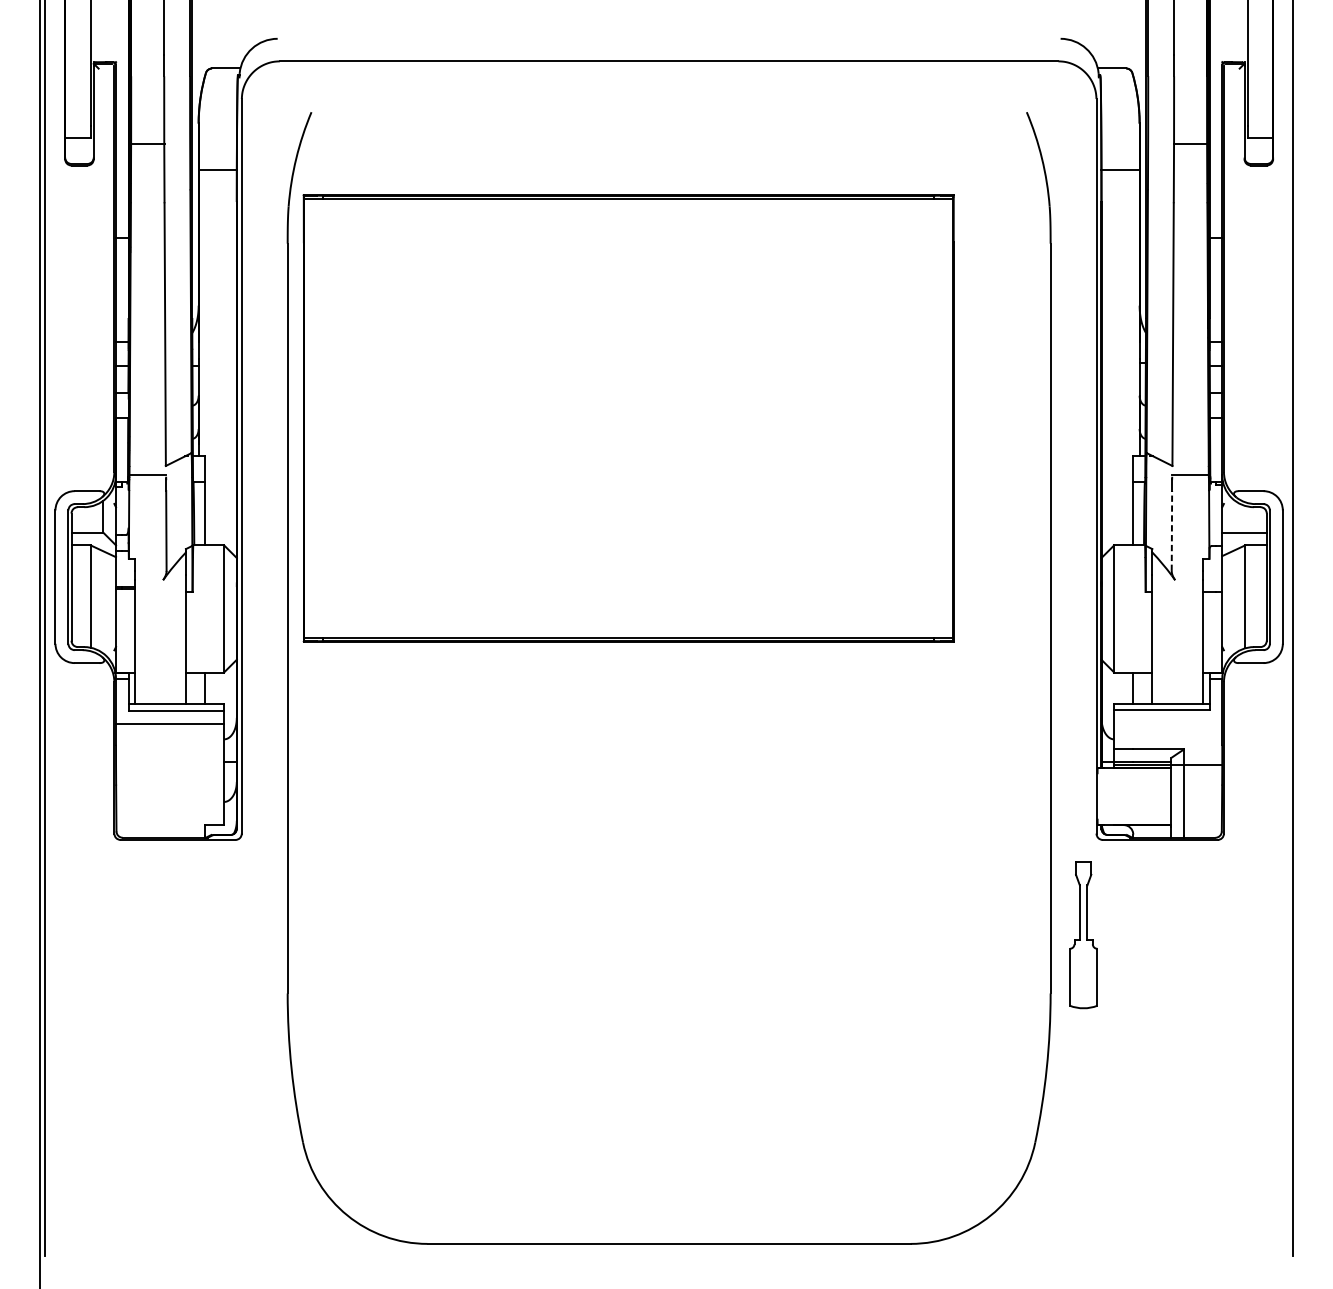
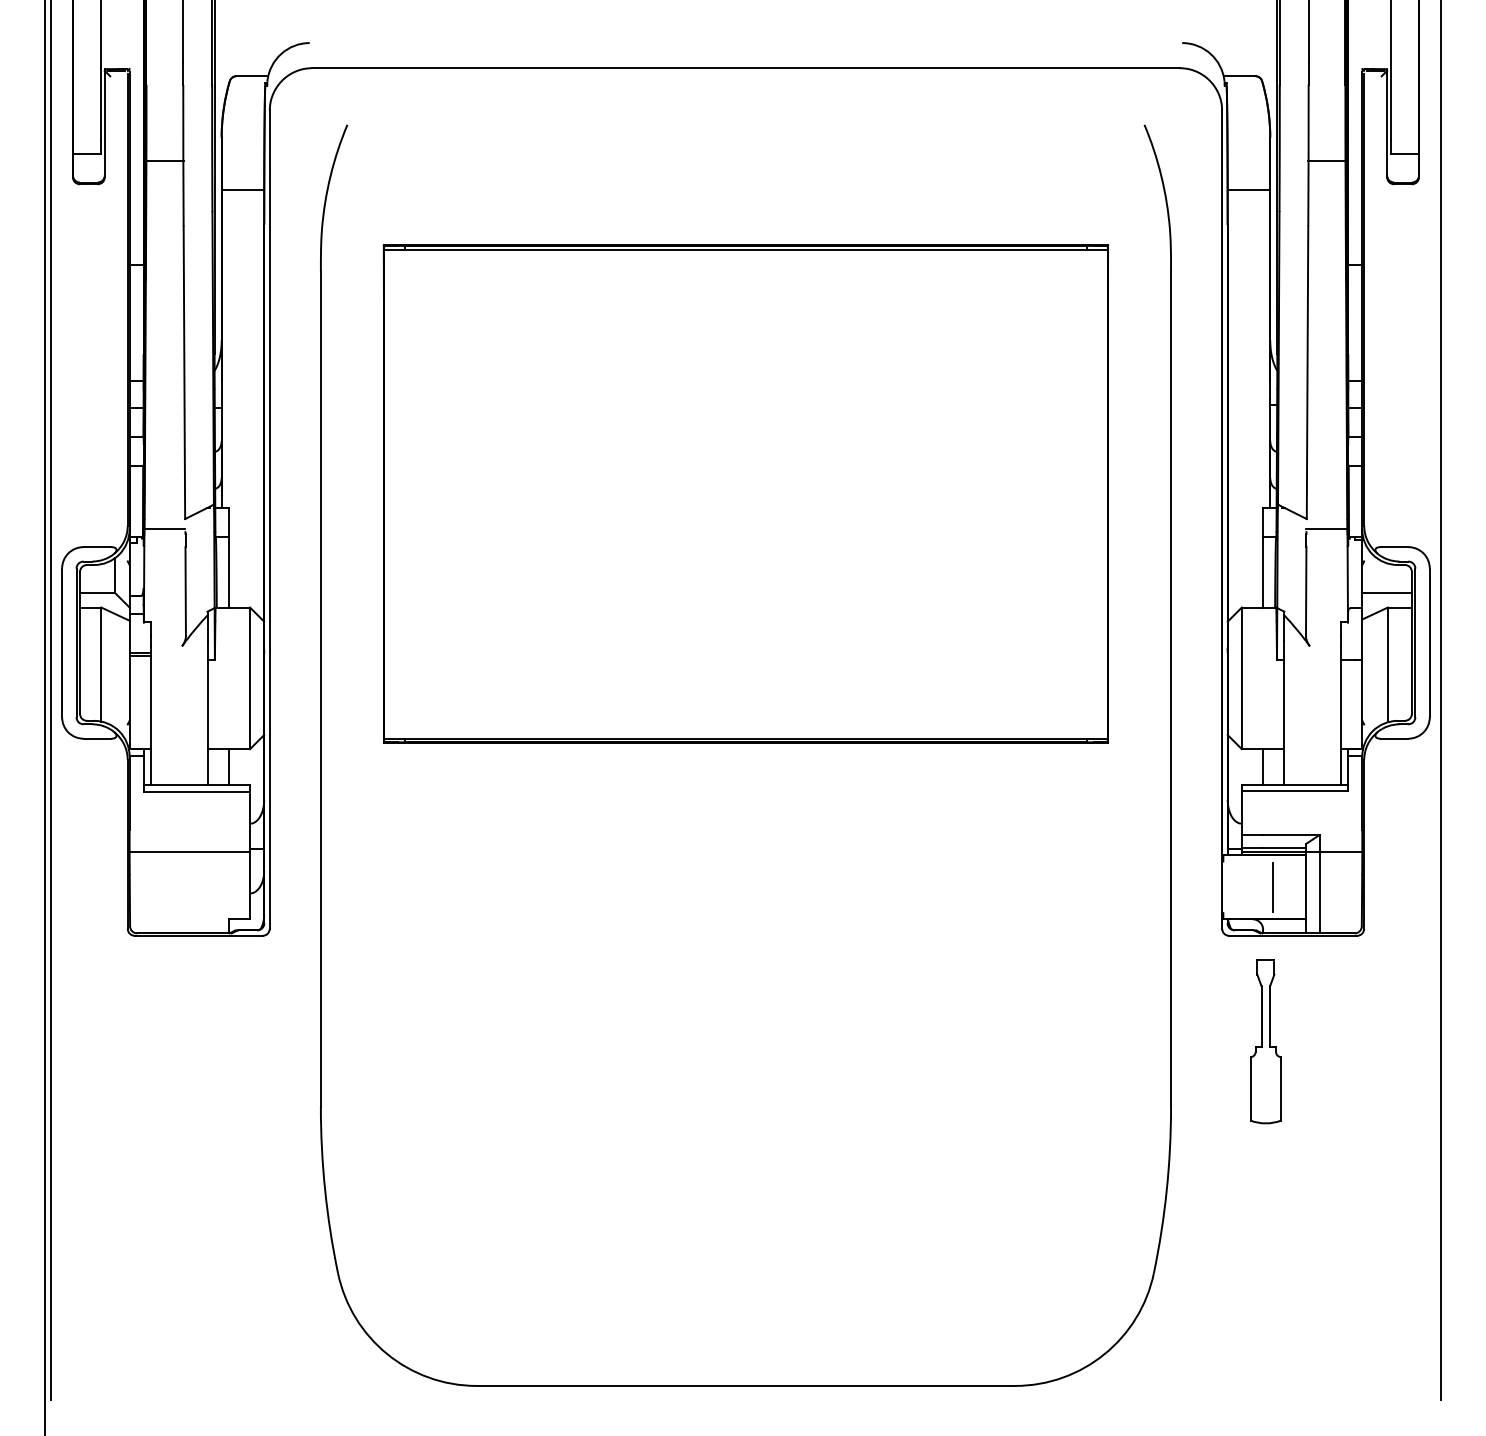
part: (628, 417) -> (745, 493), moved
line: (1172, 530) -> (1306, 591), dashed -> solid
line: (169, 723) -> (189, 851), moved
line: (1142, 796) -> (1273, 887), added
part: (1083, 934) -> (1265, 1041), moved

